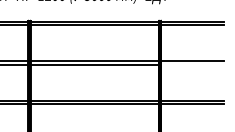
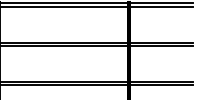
line: (192, 64) -> (161, 45), added

